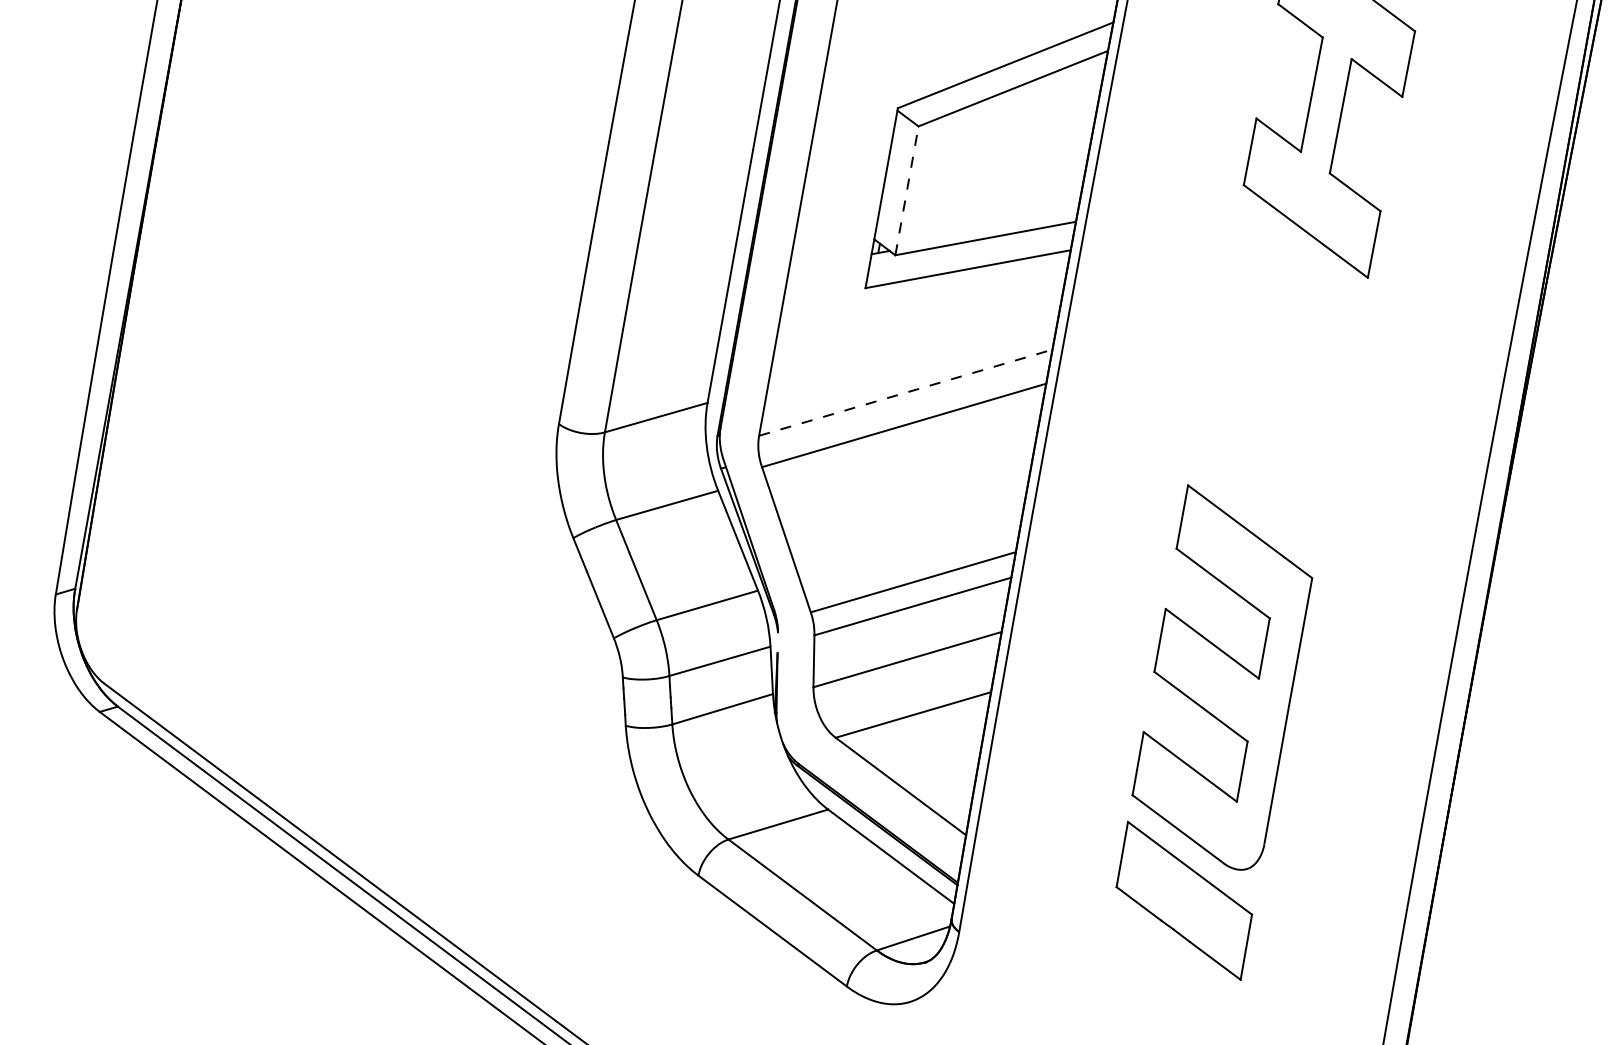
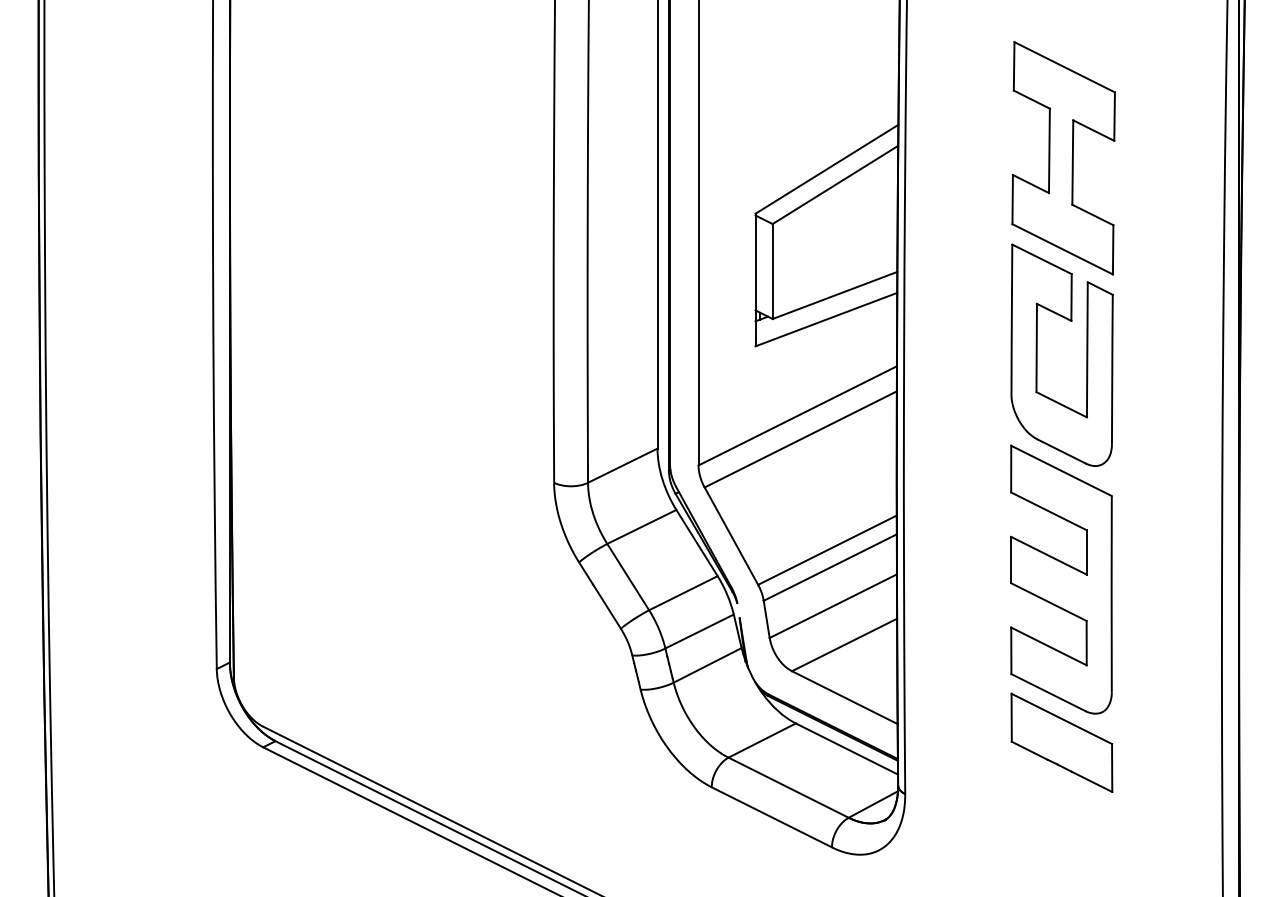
line: (906, 190) -> (772, 271), dashed -> solid
part: (1246, 368) -> (1037, 354), added
line: (905, 392) -> (797, 415), dashed -> solid

